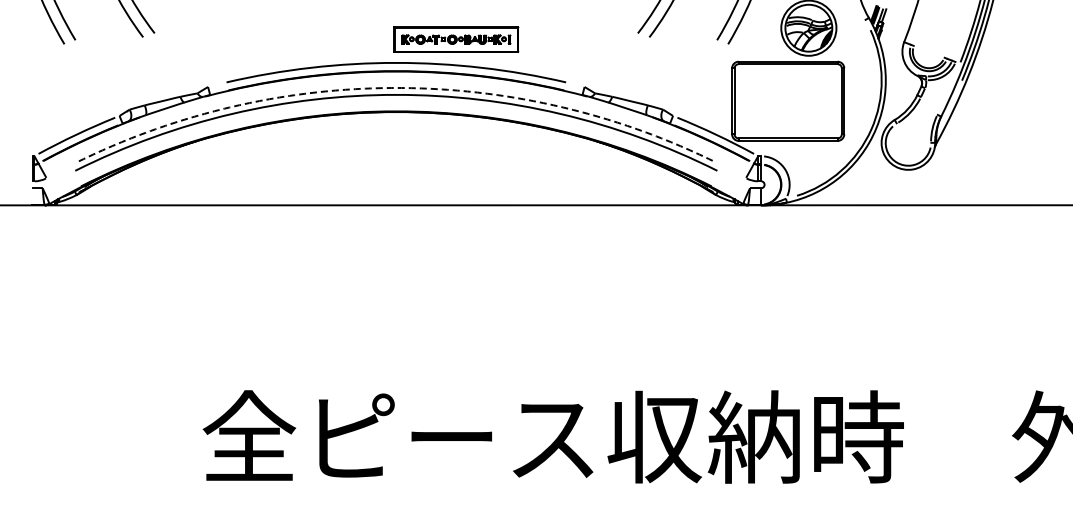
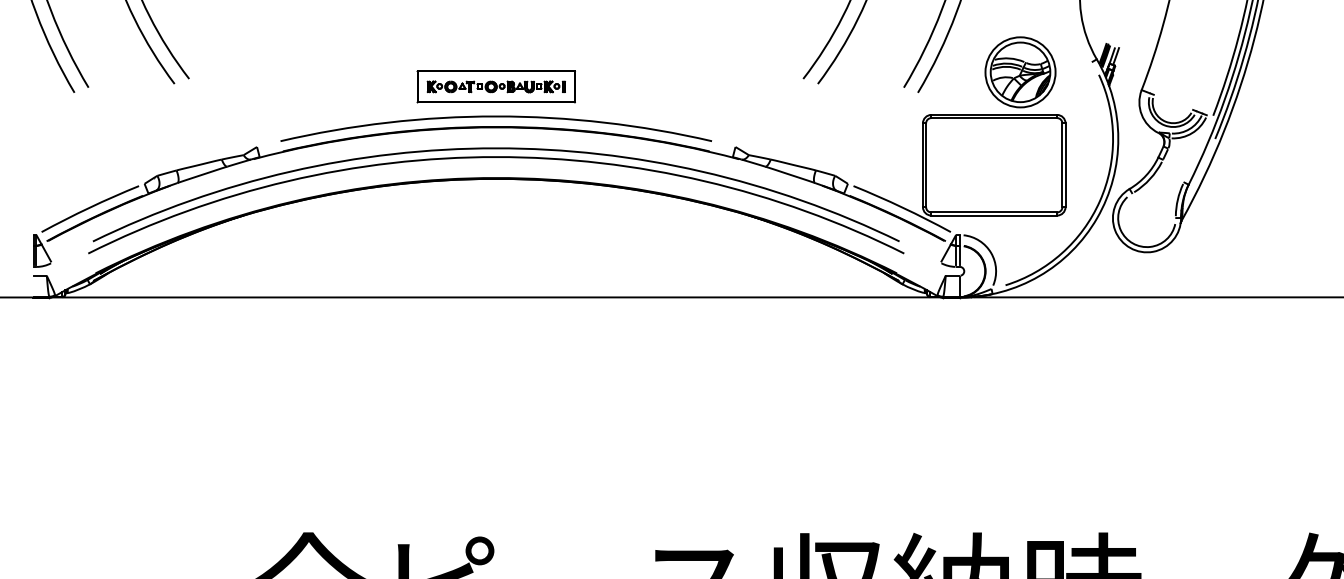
part: (456, 39) -> (496, 86), moved
arc: (396, 88) -> (496, 148), dashed -> solid

